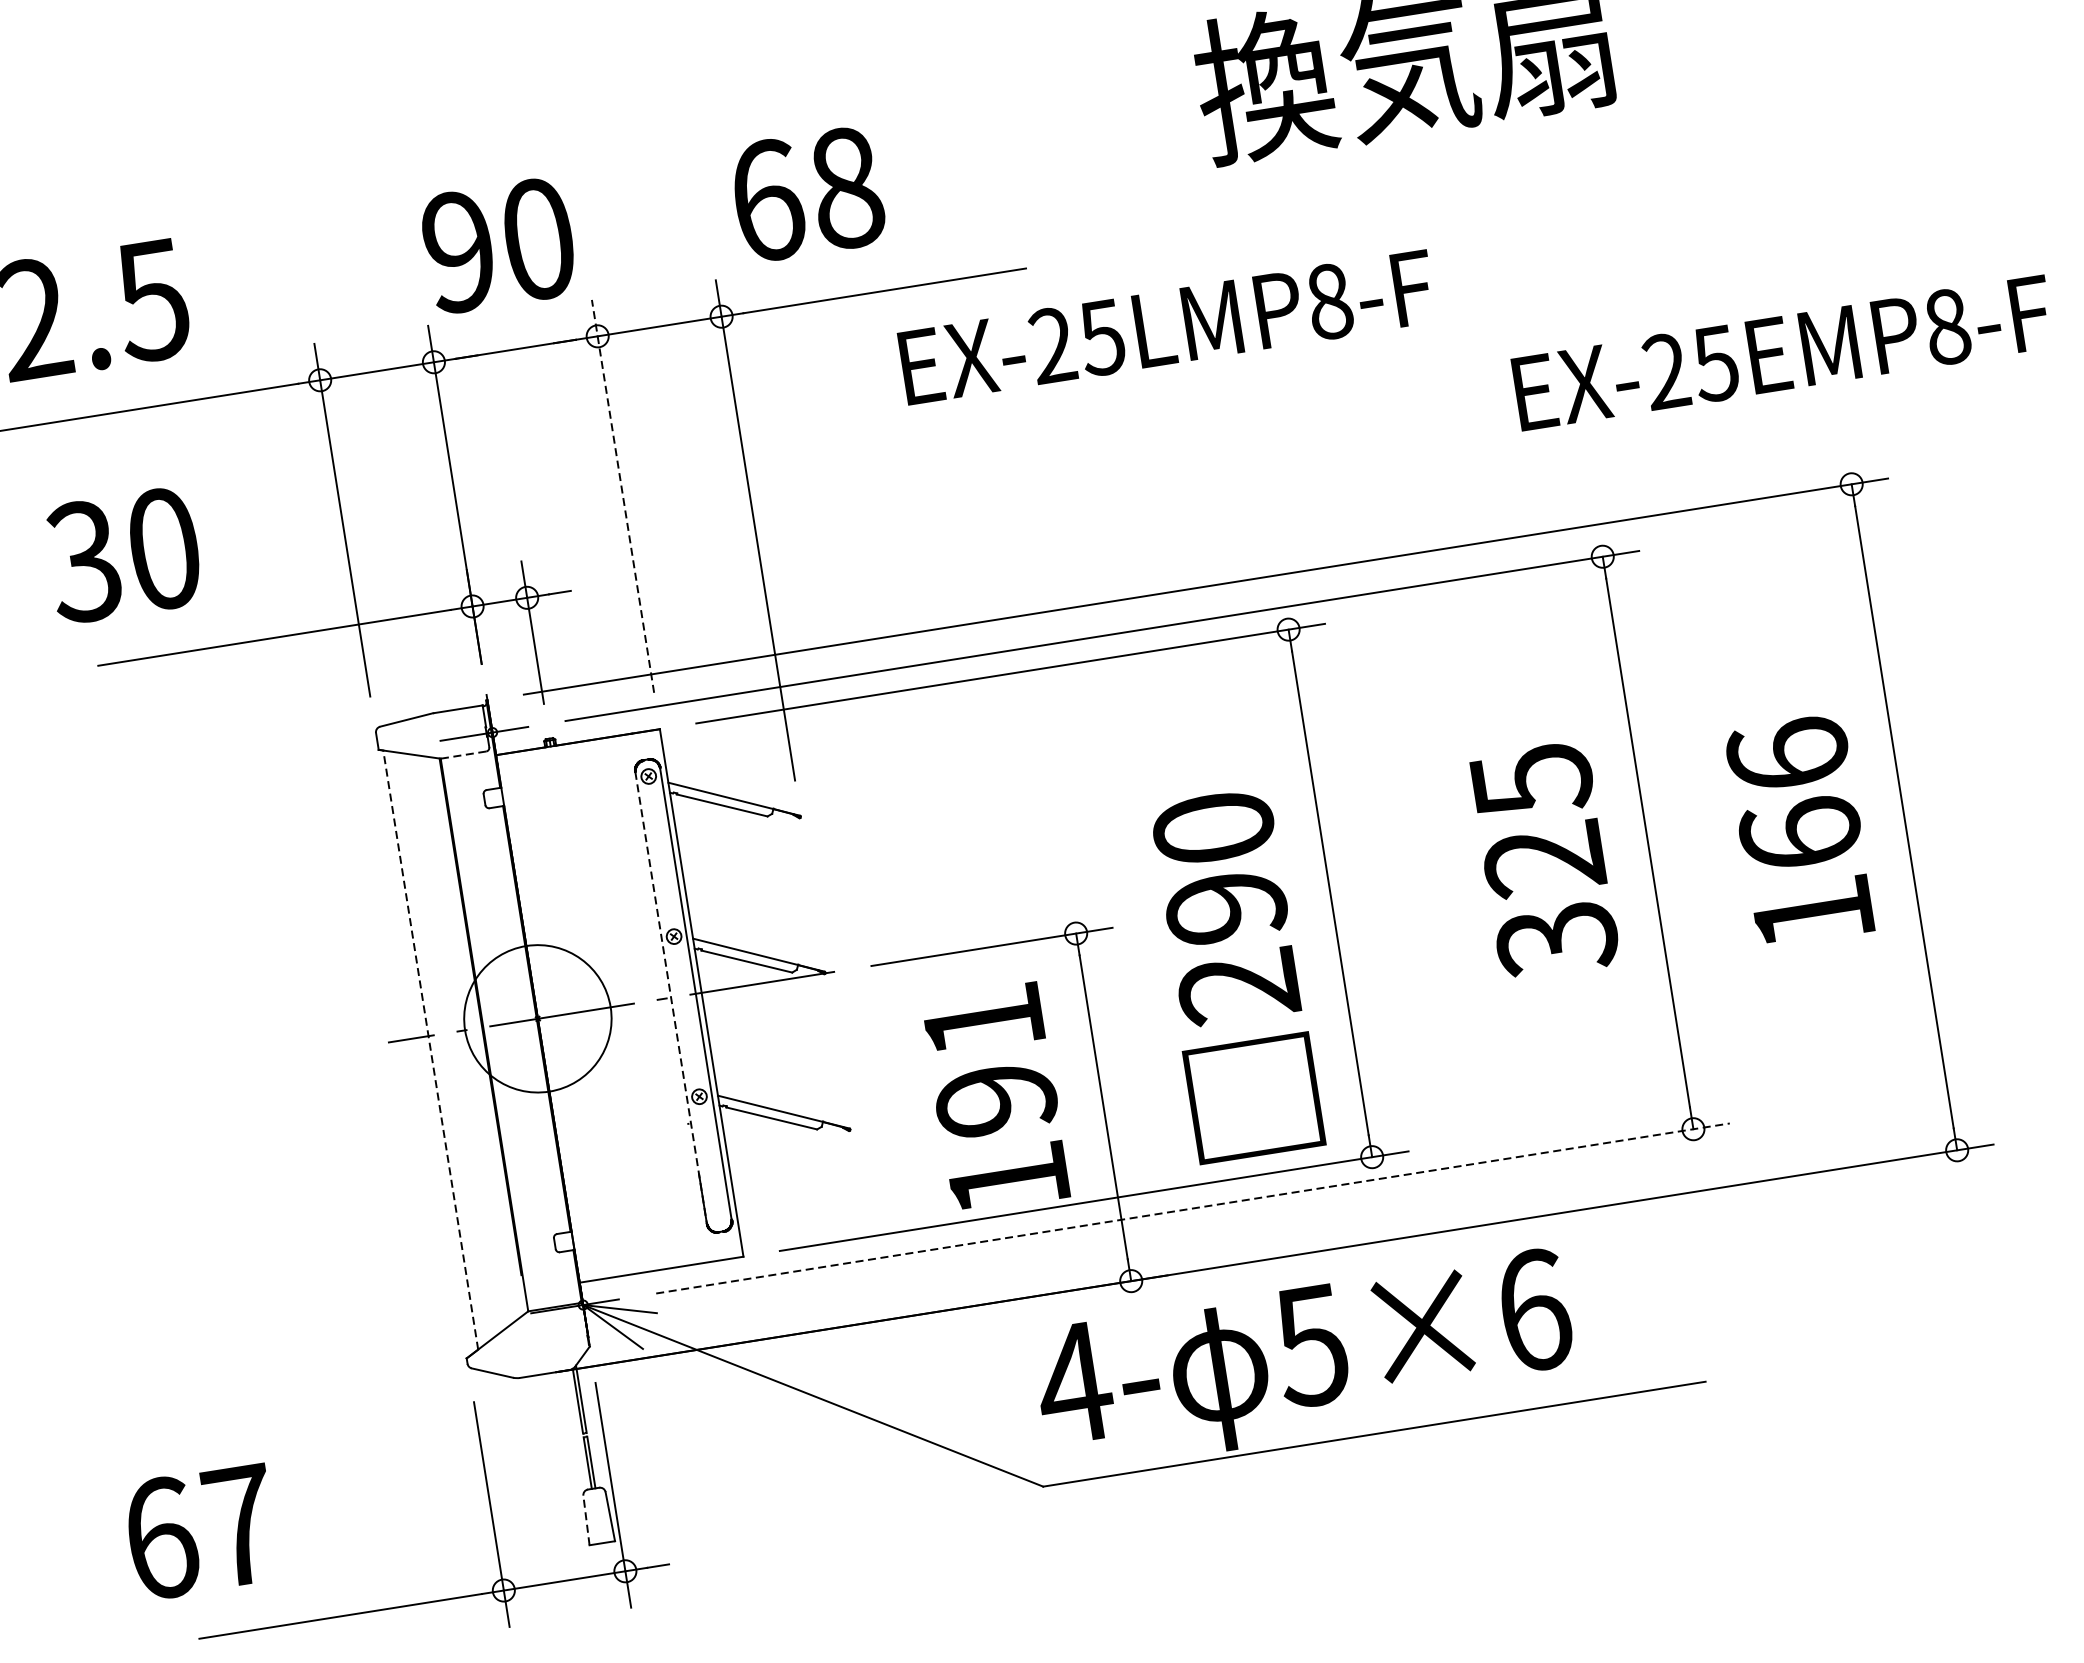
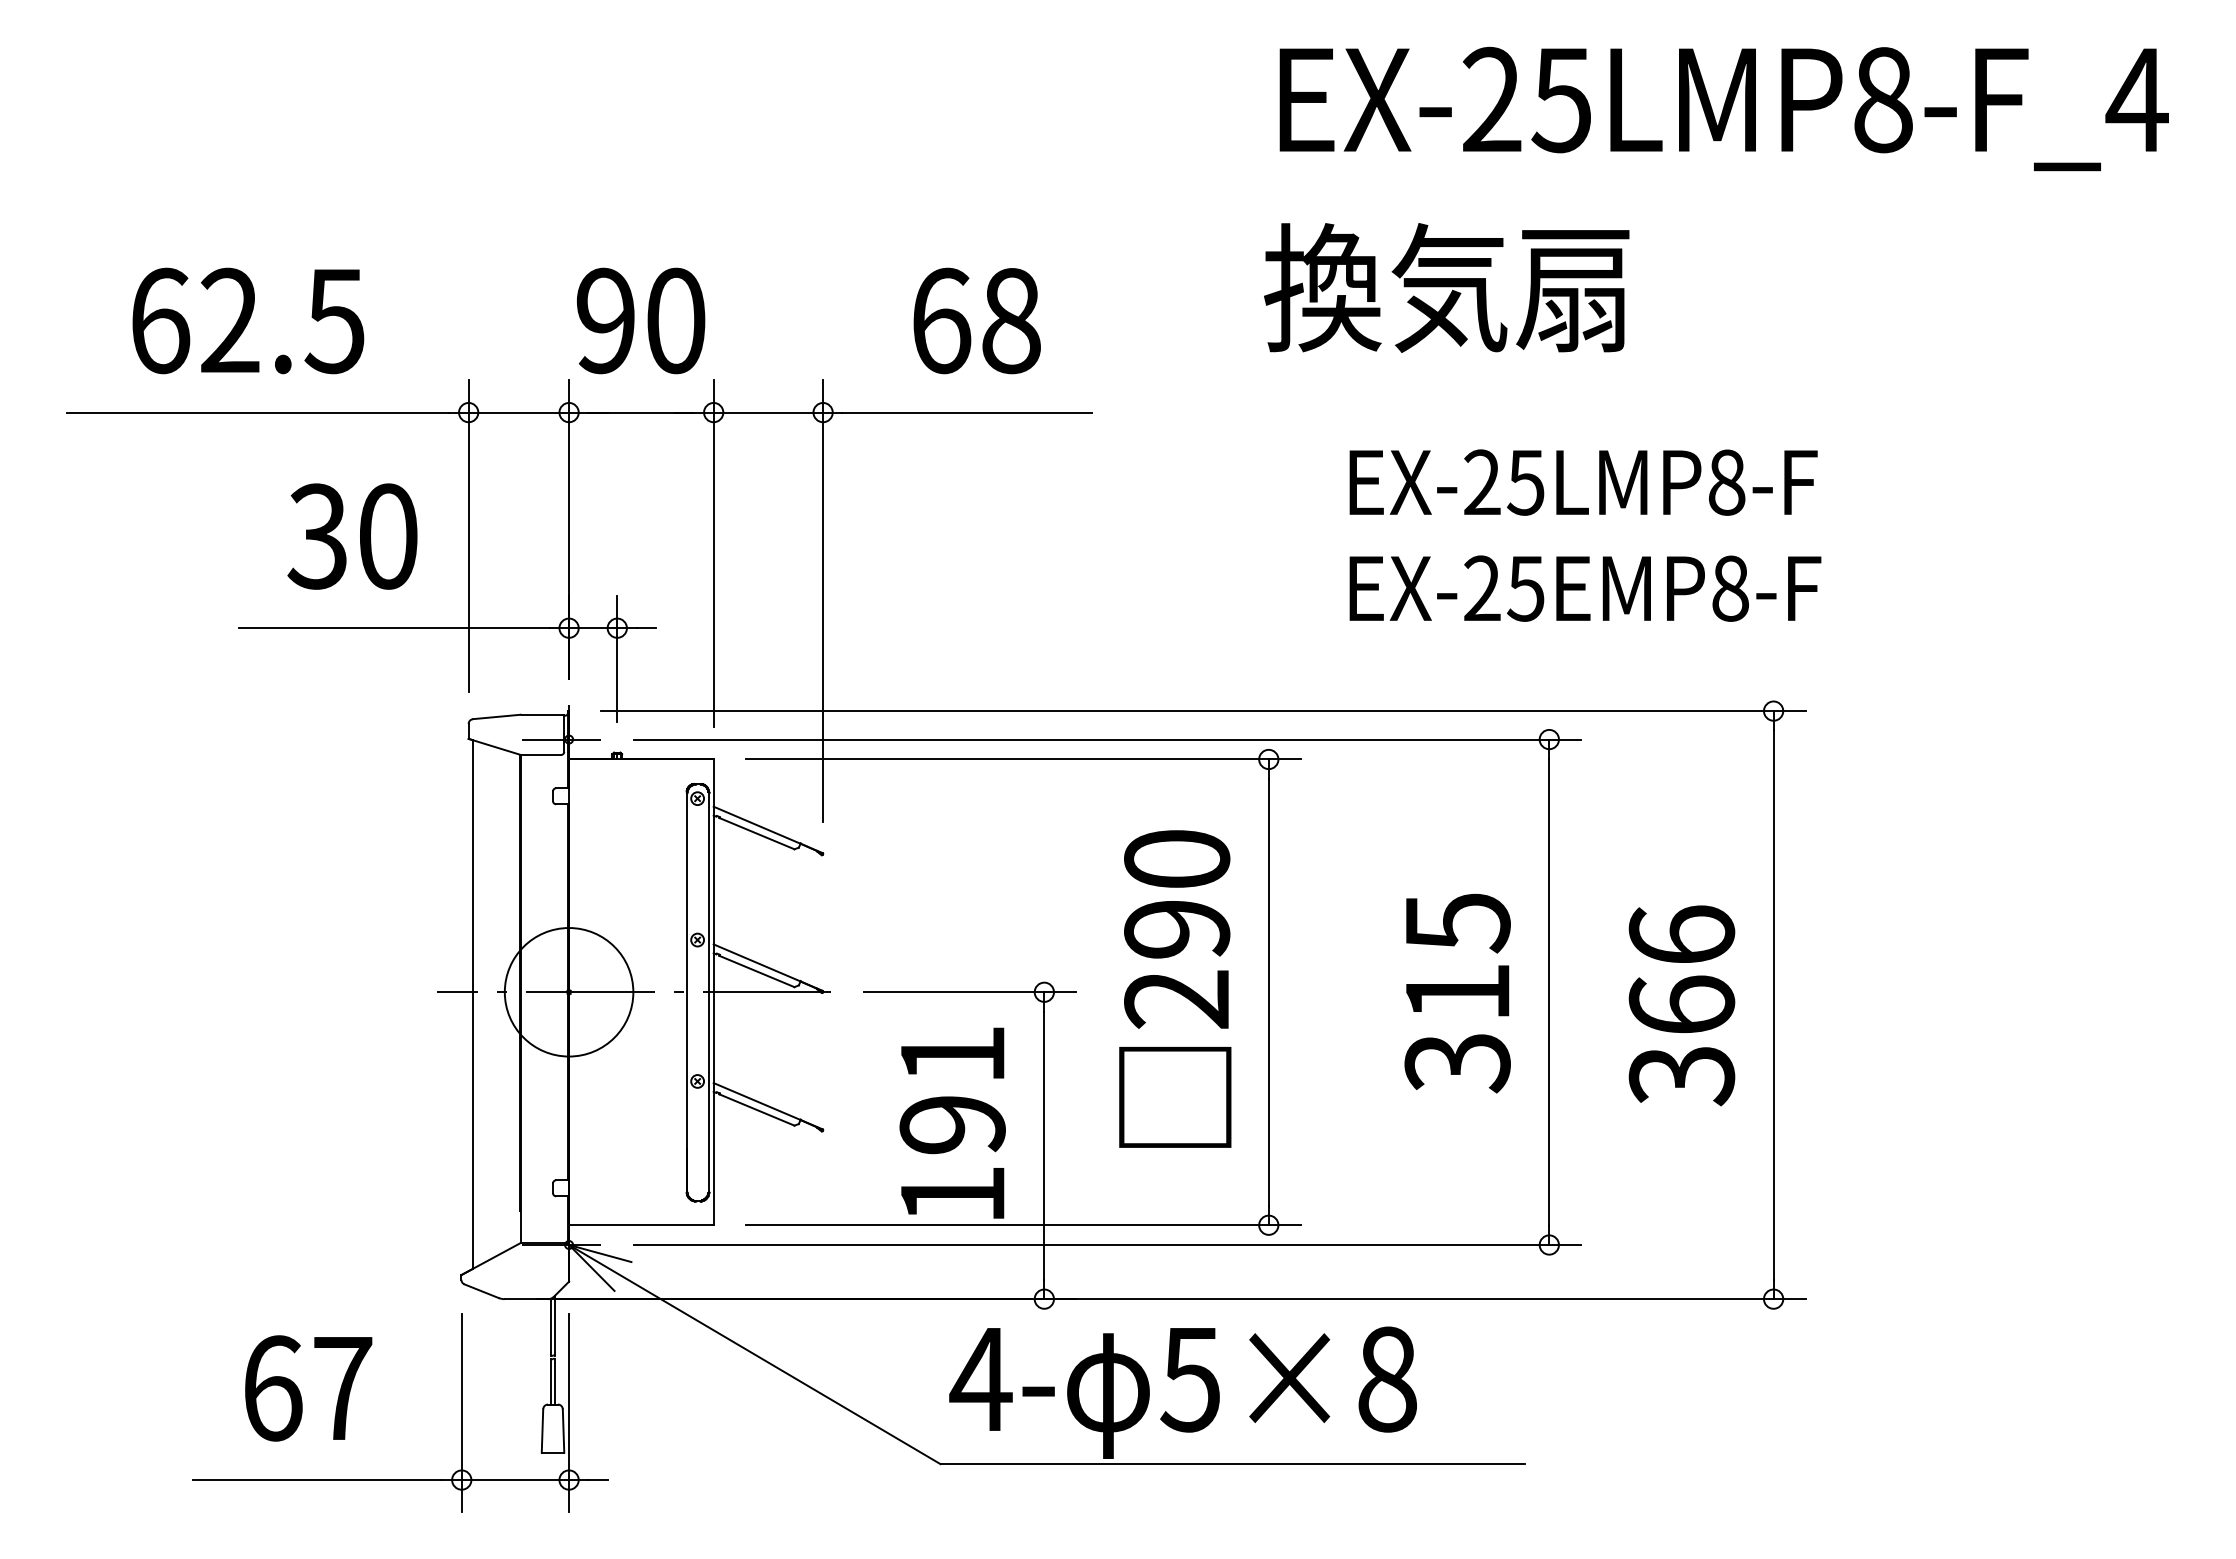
text: (807, 193) -> (976, 320), moved
text: (1167, 327) -> (1583, 482), moved
text: (1783, 352) -> (1585, 588), moved
line: (622, 495) -> (713, 553), dashed -> solid
text: (123, 555) -> (352, 536), moved
line: (462, 754) -> (540, 754), dashed -> solid
text: (1543, 859) -> (1456, 992), 325 -> 315
text: (1812, 914) -> (1681, 1076), 166 -> 366
text: (1234, 974) -> (1175, 988), moved
line: (670, 998) -> (686, 992), dashed -> solid
line: (430, 1049) -> (472, 1004), dashed -> solid
line: (1193, 1209) -> (1107, 1245), dashed -> solid
text: (1534, 1310) -> (1387, 1379), 5×6 -> 5×8
line: (586, 1519) -> (542, 1430), dashed -> solid
text: (201, 1532) -> (308, 1388), moved

